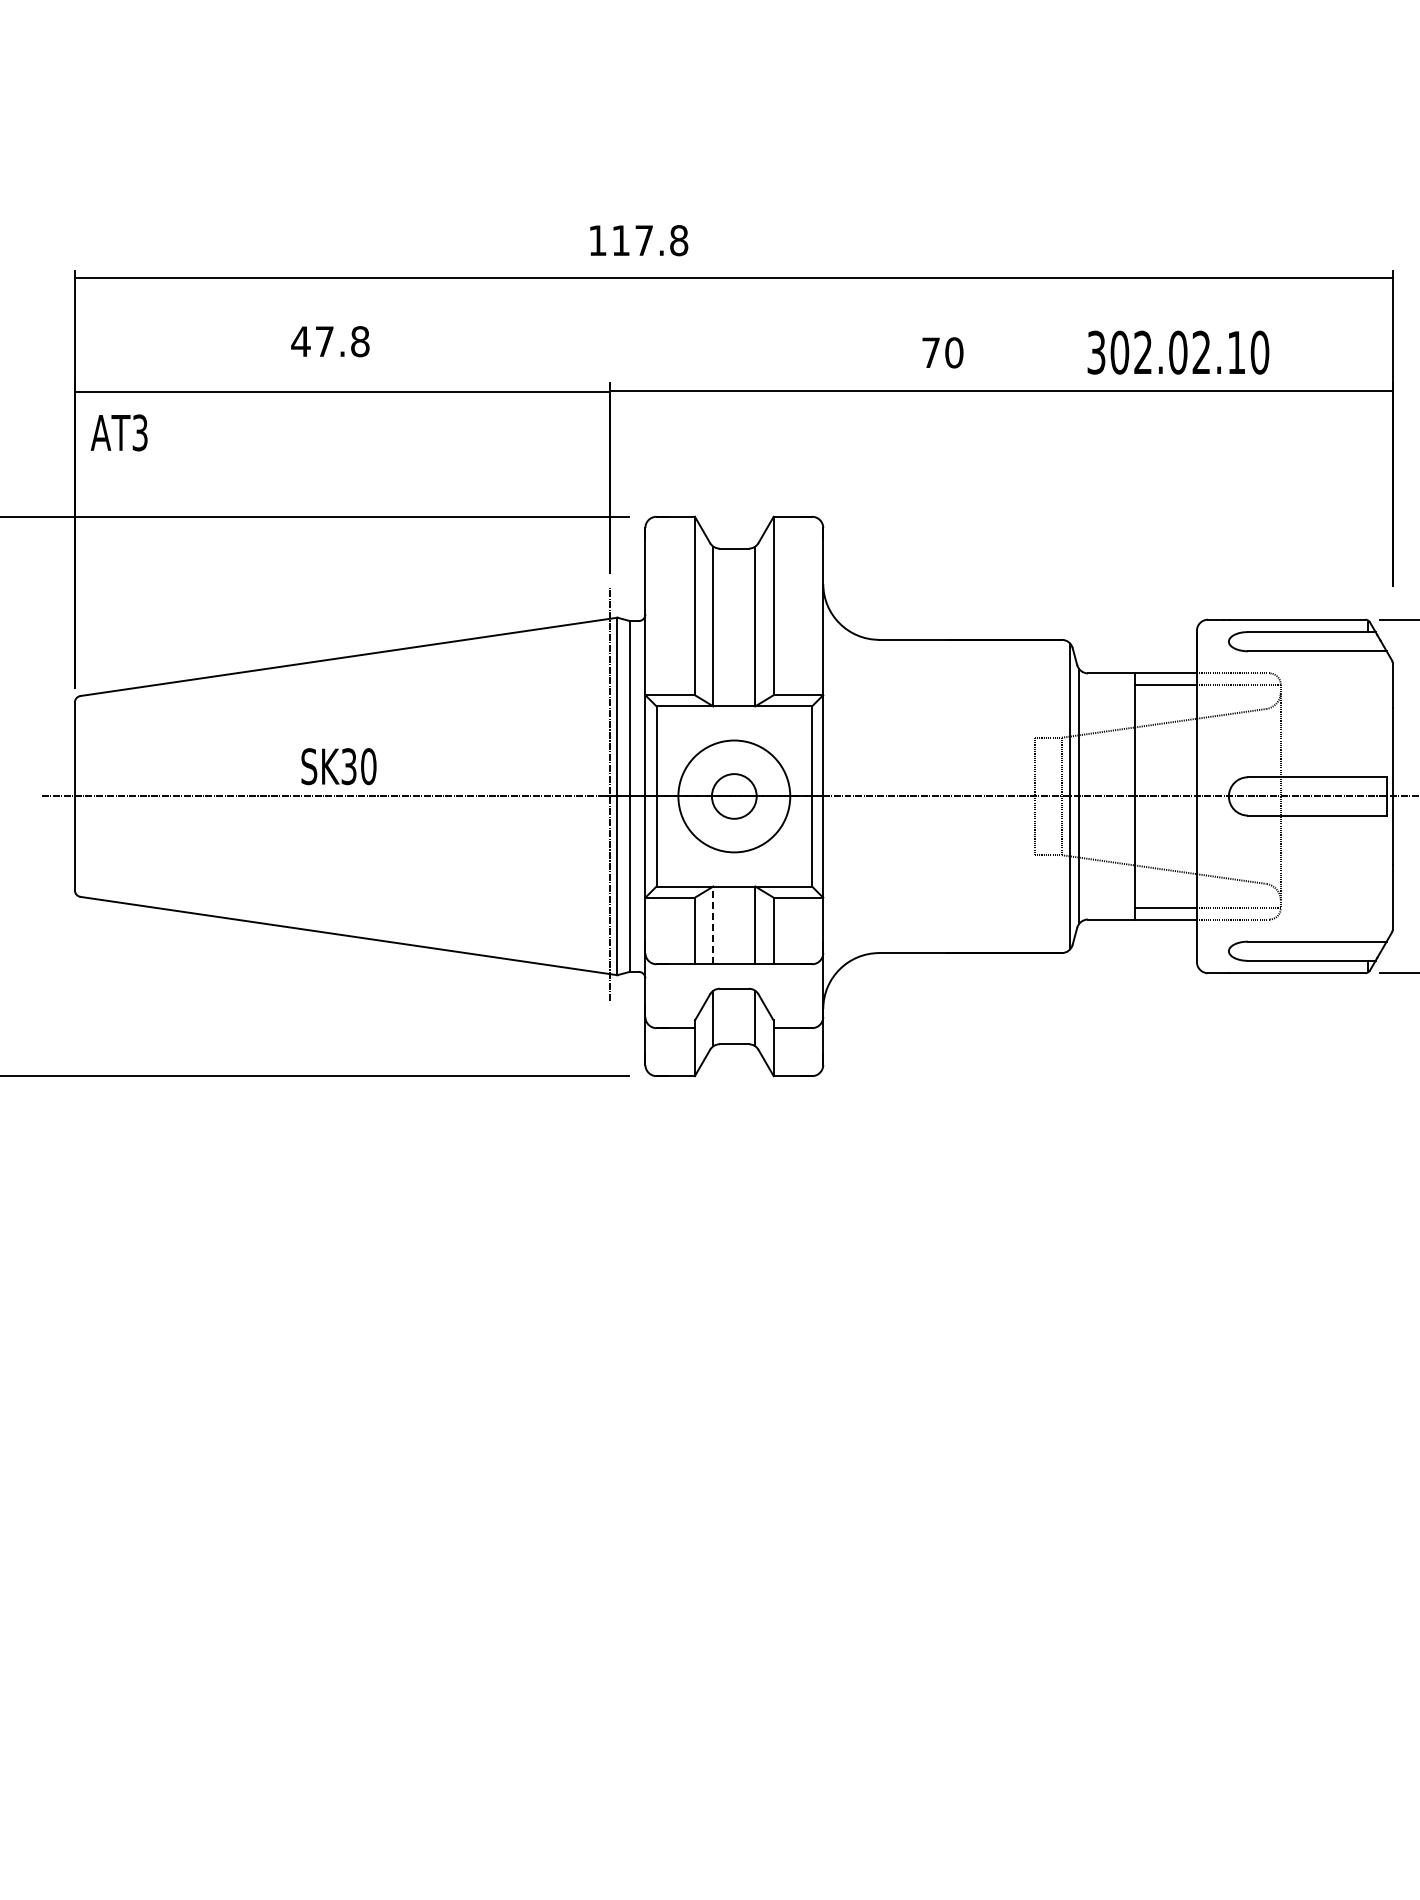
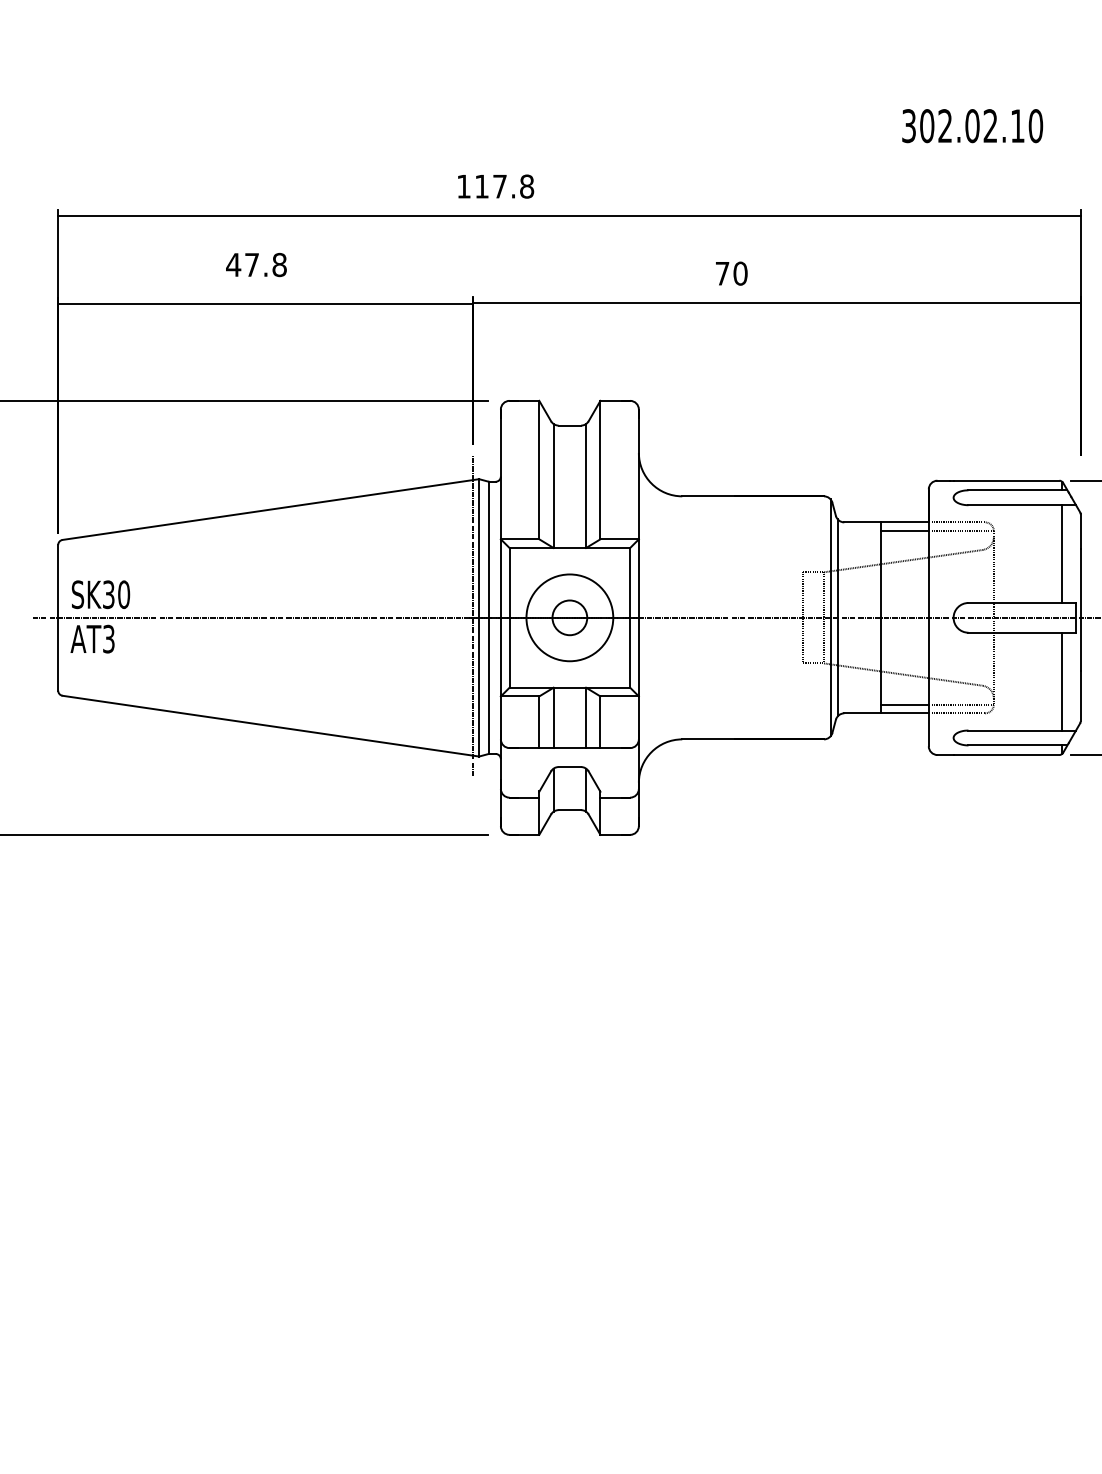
text: (1178, 352) -> (972, 125), moved
text: (118, 432) -> (92, 638), moved
line: (1368, 714) -> (1061, 554), added
text: (338, 766) -> (100, 594), moved
line: (1368, 878) -> (1061, 681), added
line: (713, 925) -> (553, 717), dashed -> solid

